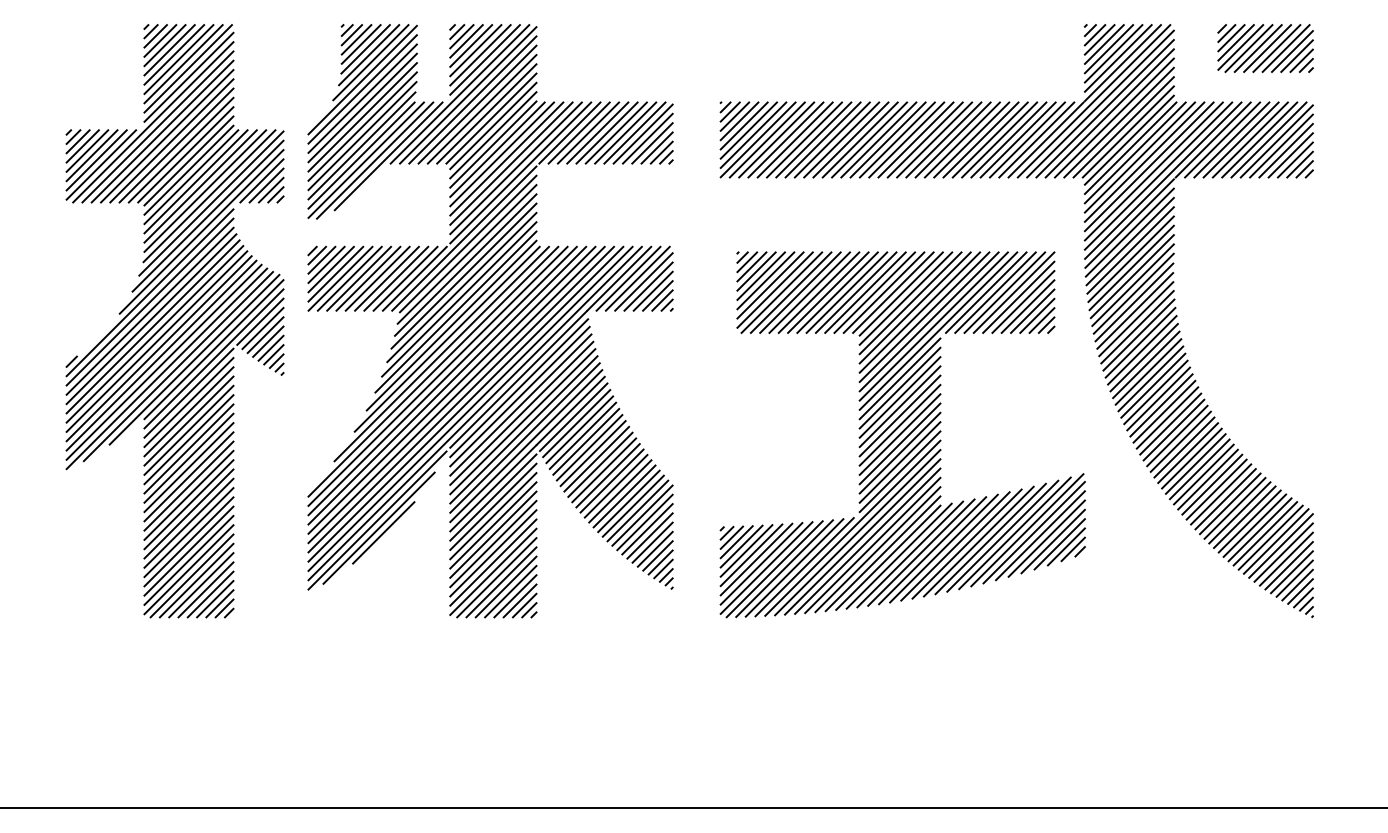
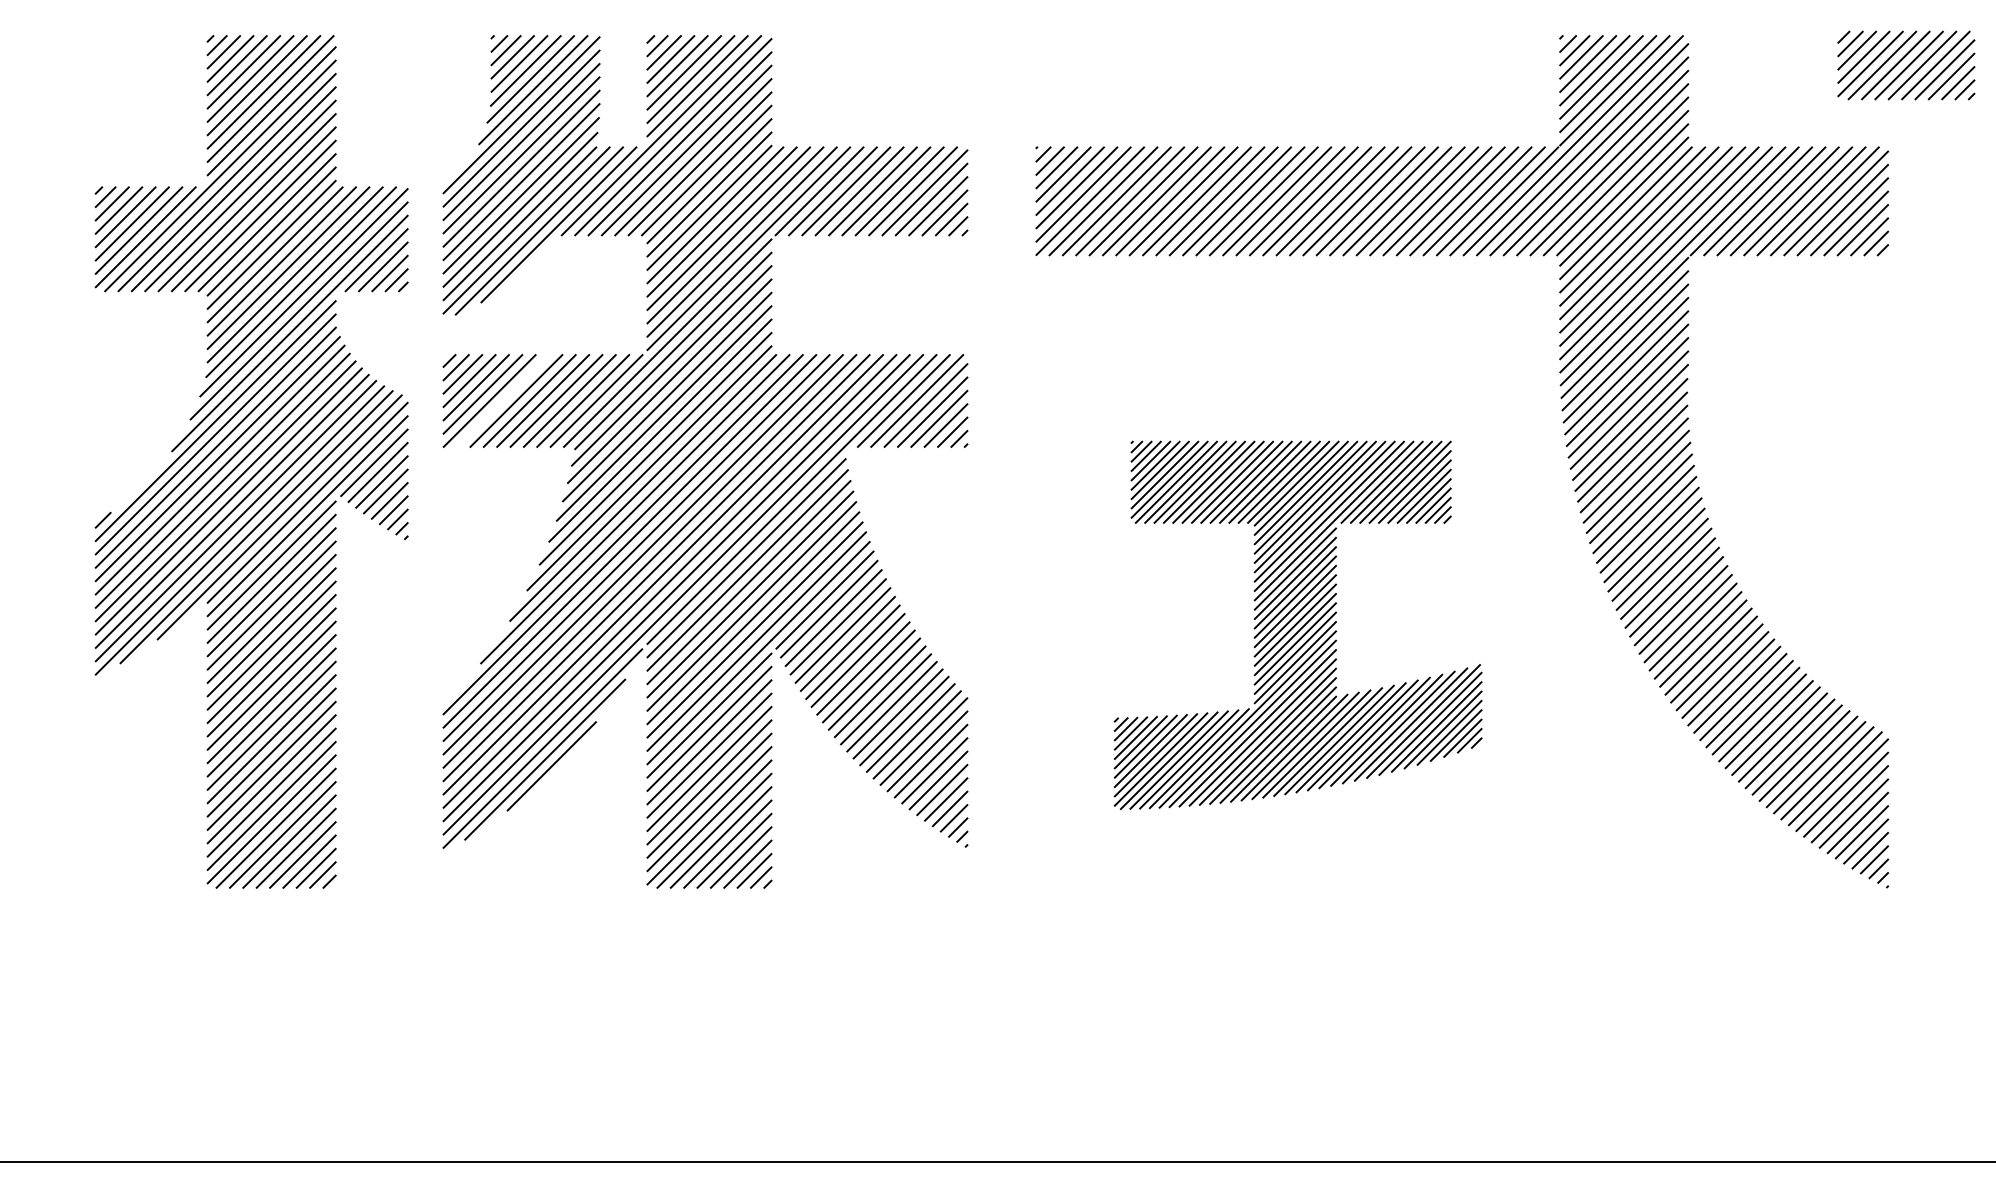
part: (1265, 48) -> (1906, 65), moved
line: (349, 278) -> (502, 400), removed
part: (902, 434) -> (1297, 624), size x0.7

